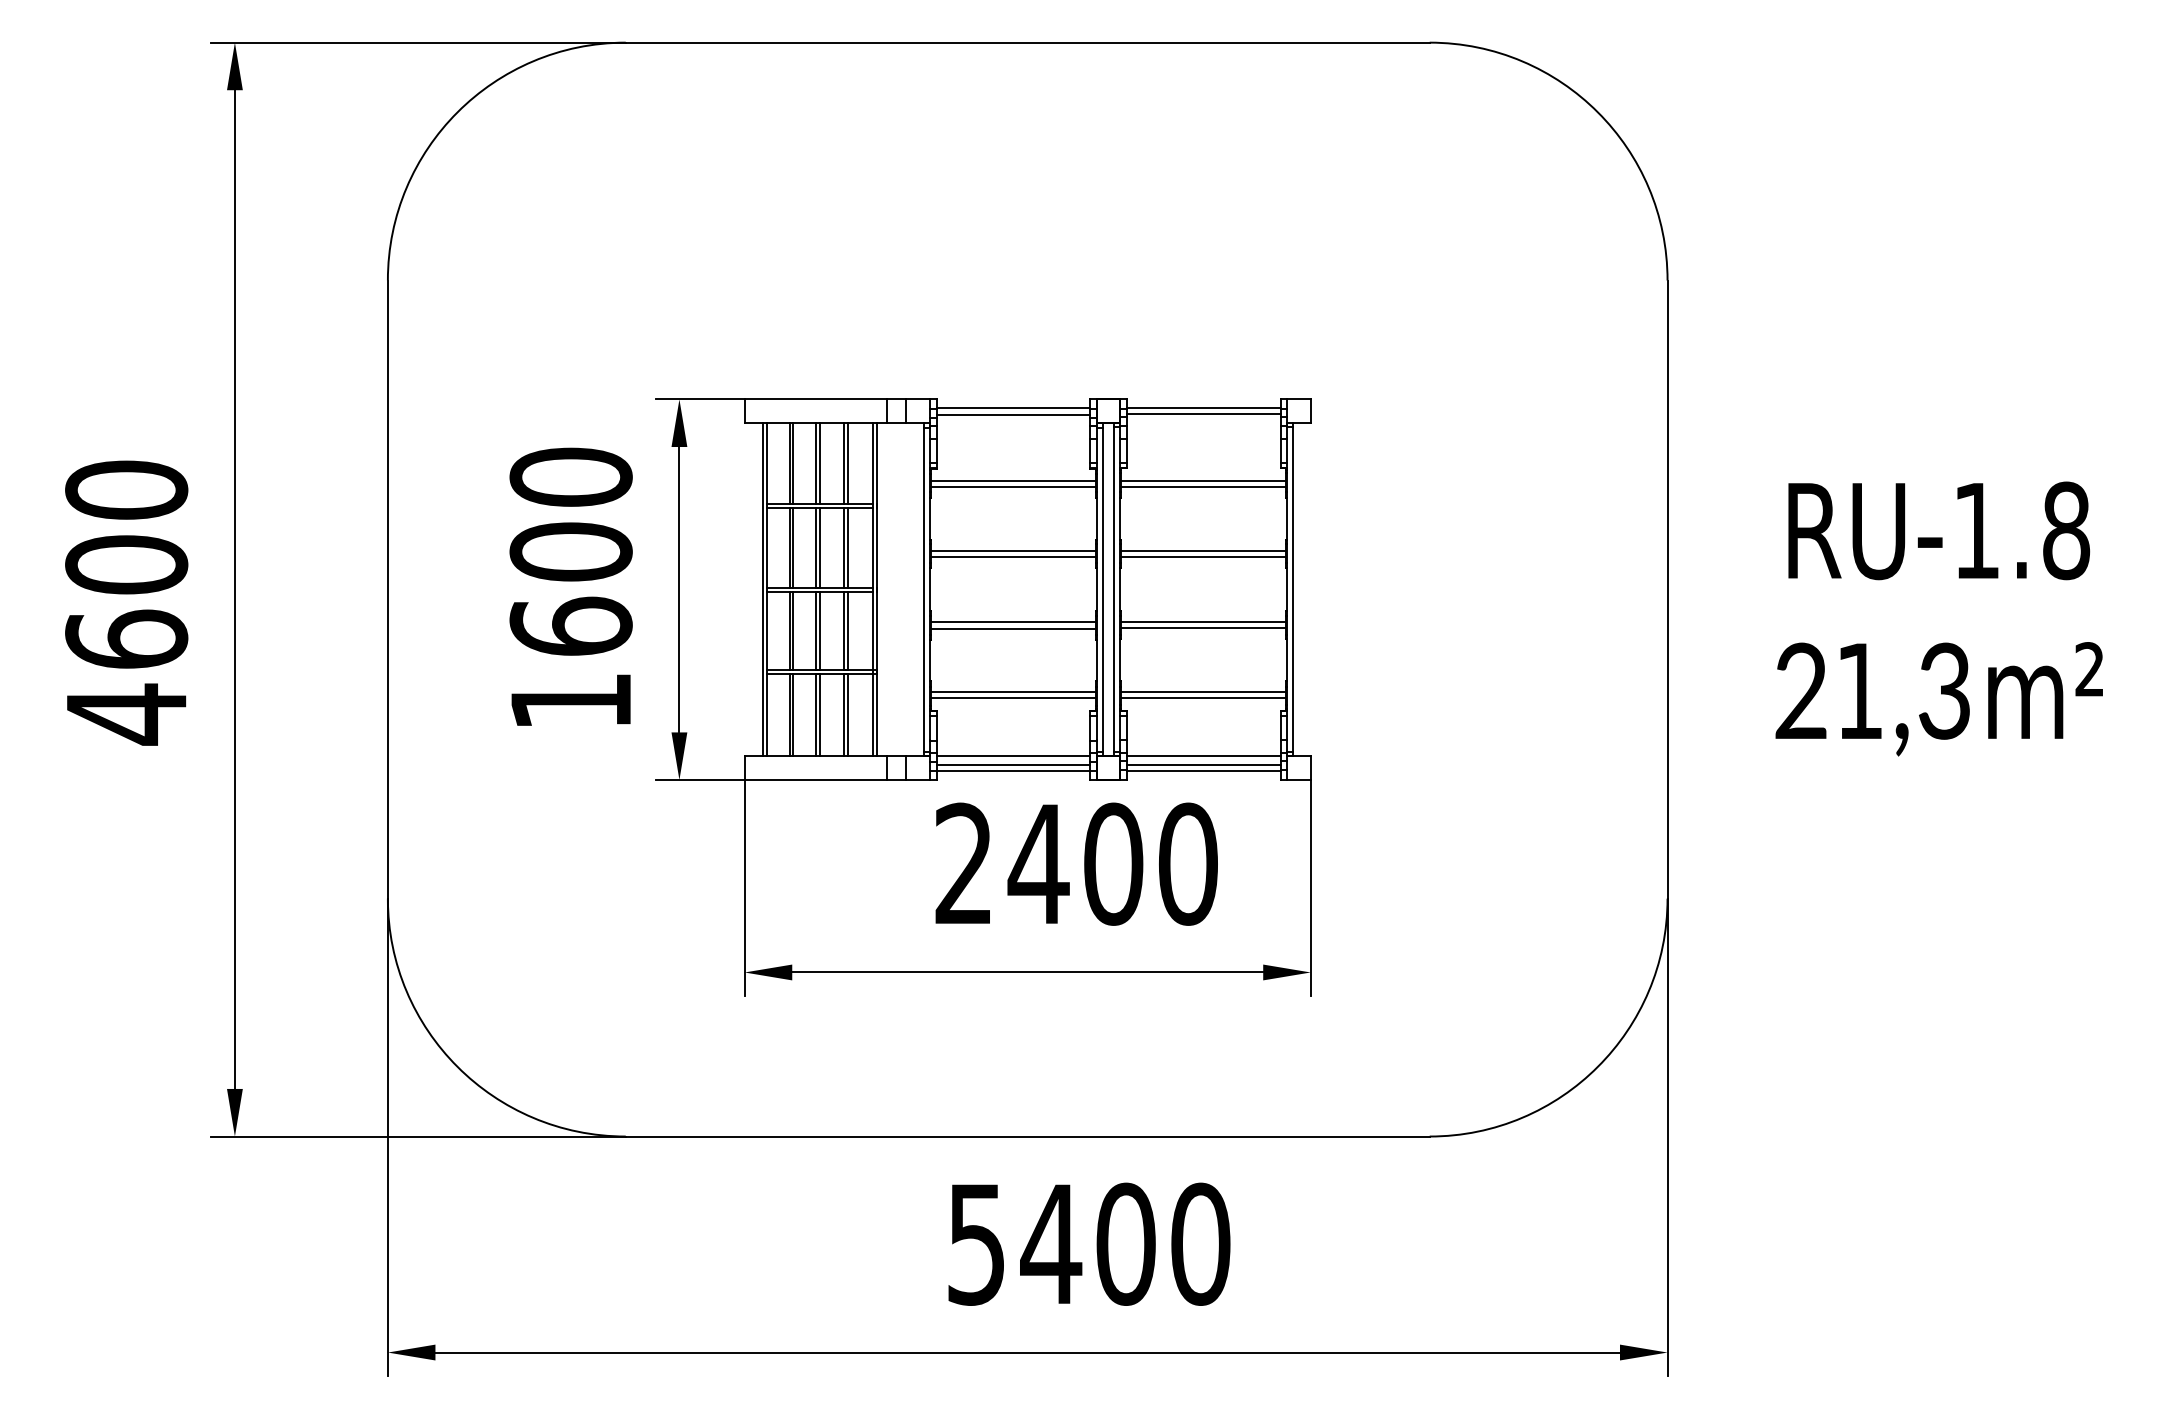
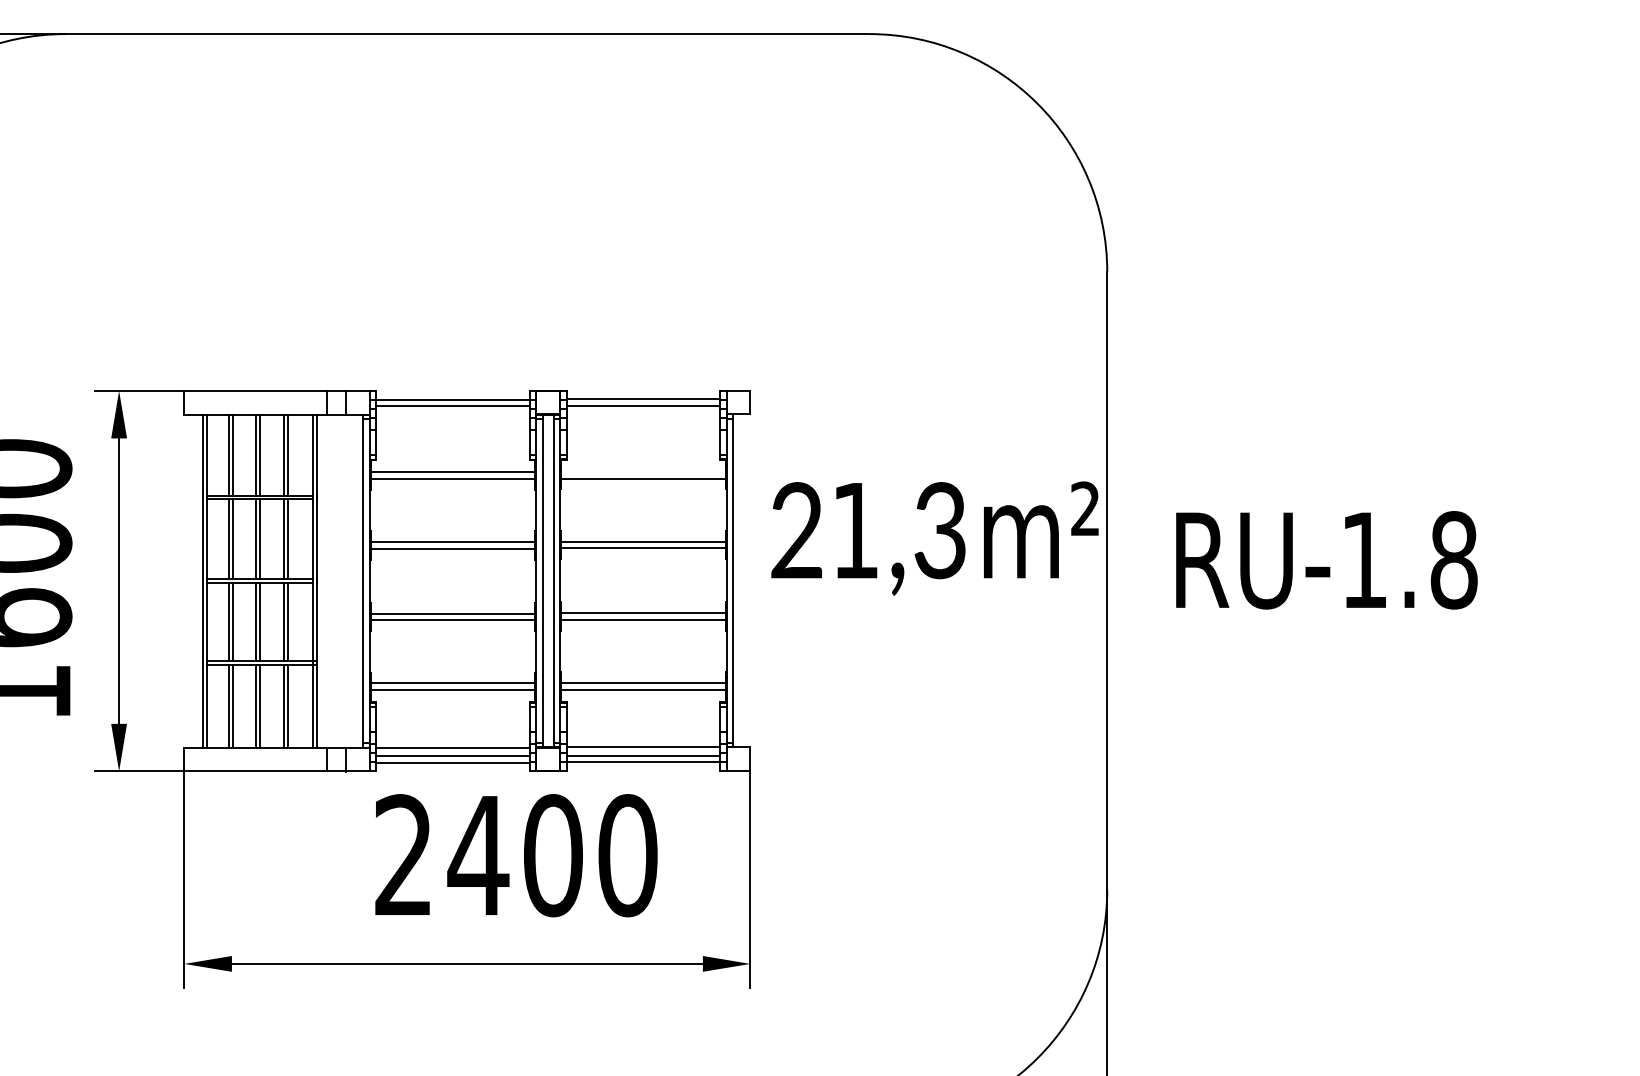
line: (1203, 480) -> (643, 471), removed
text: (1939, 530) -> (1327, 559), moved
text: (1938, 699) -> (934, 538), moved

